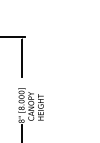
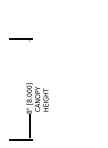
line: (21, 58) -> (29, 57), removed

